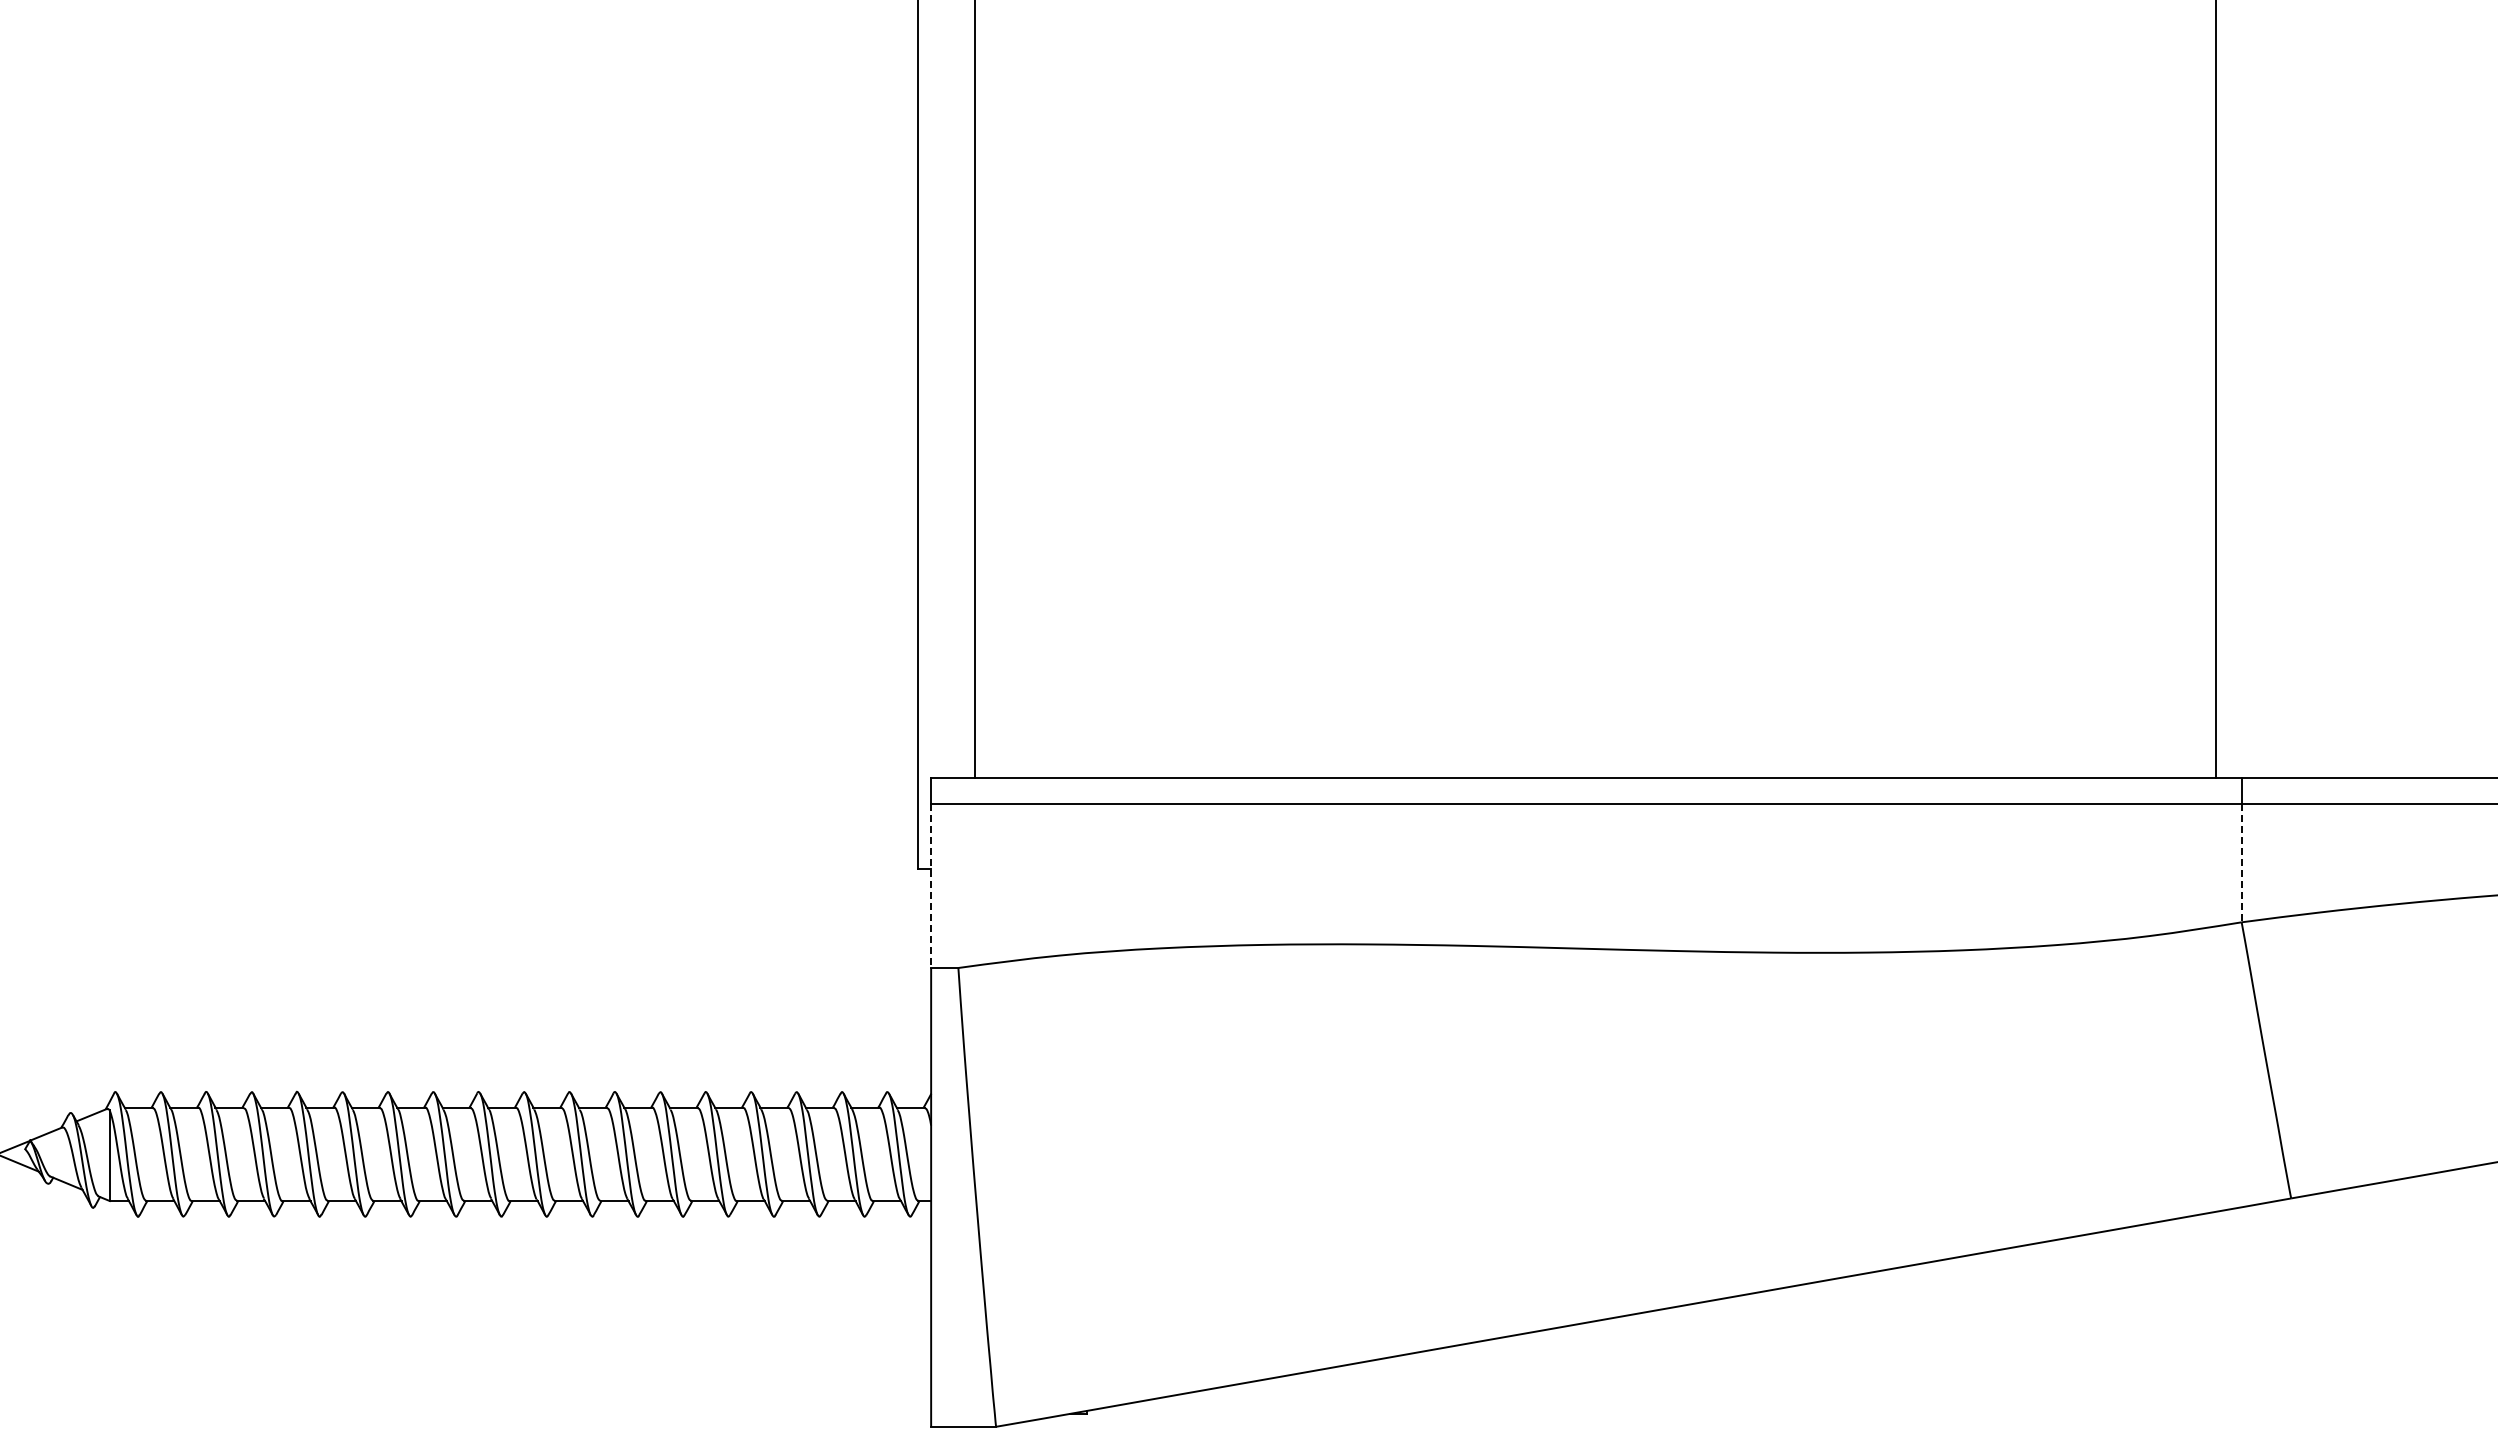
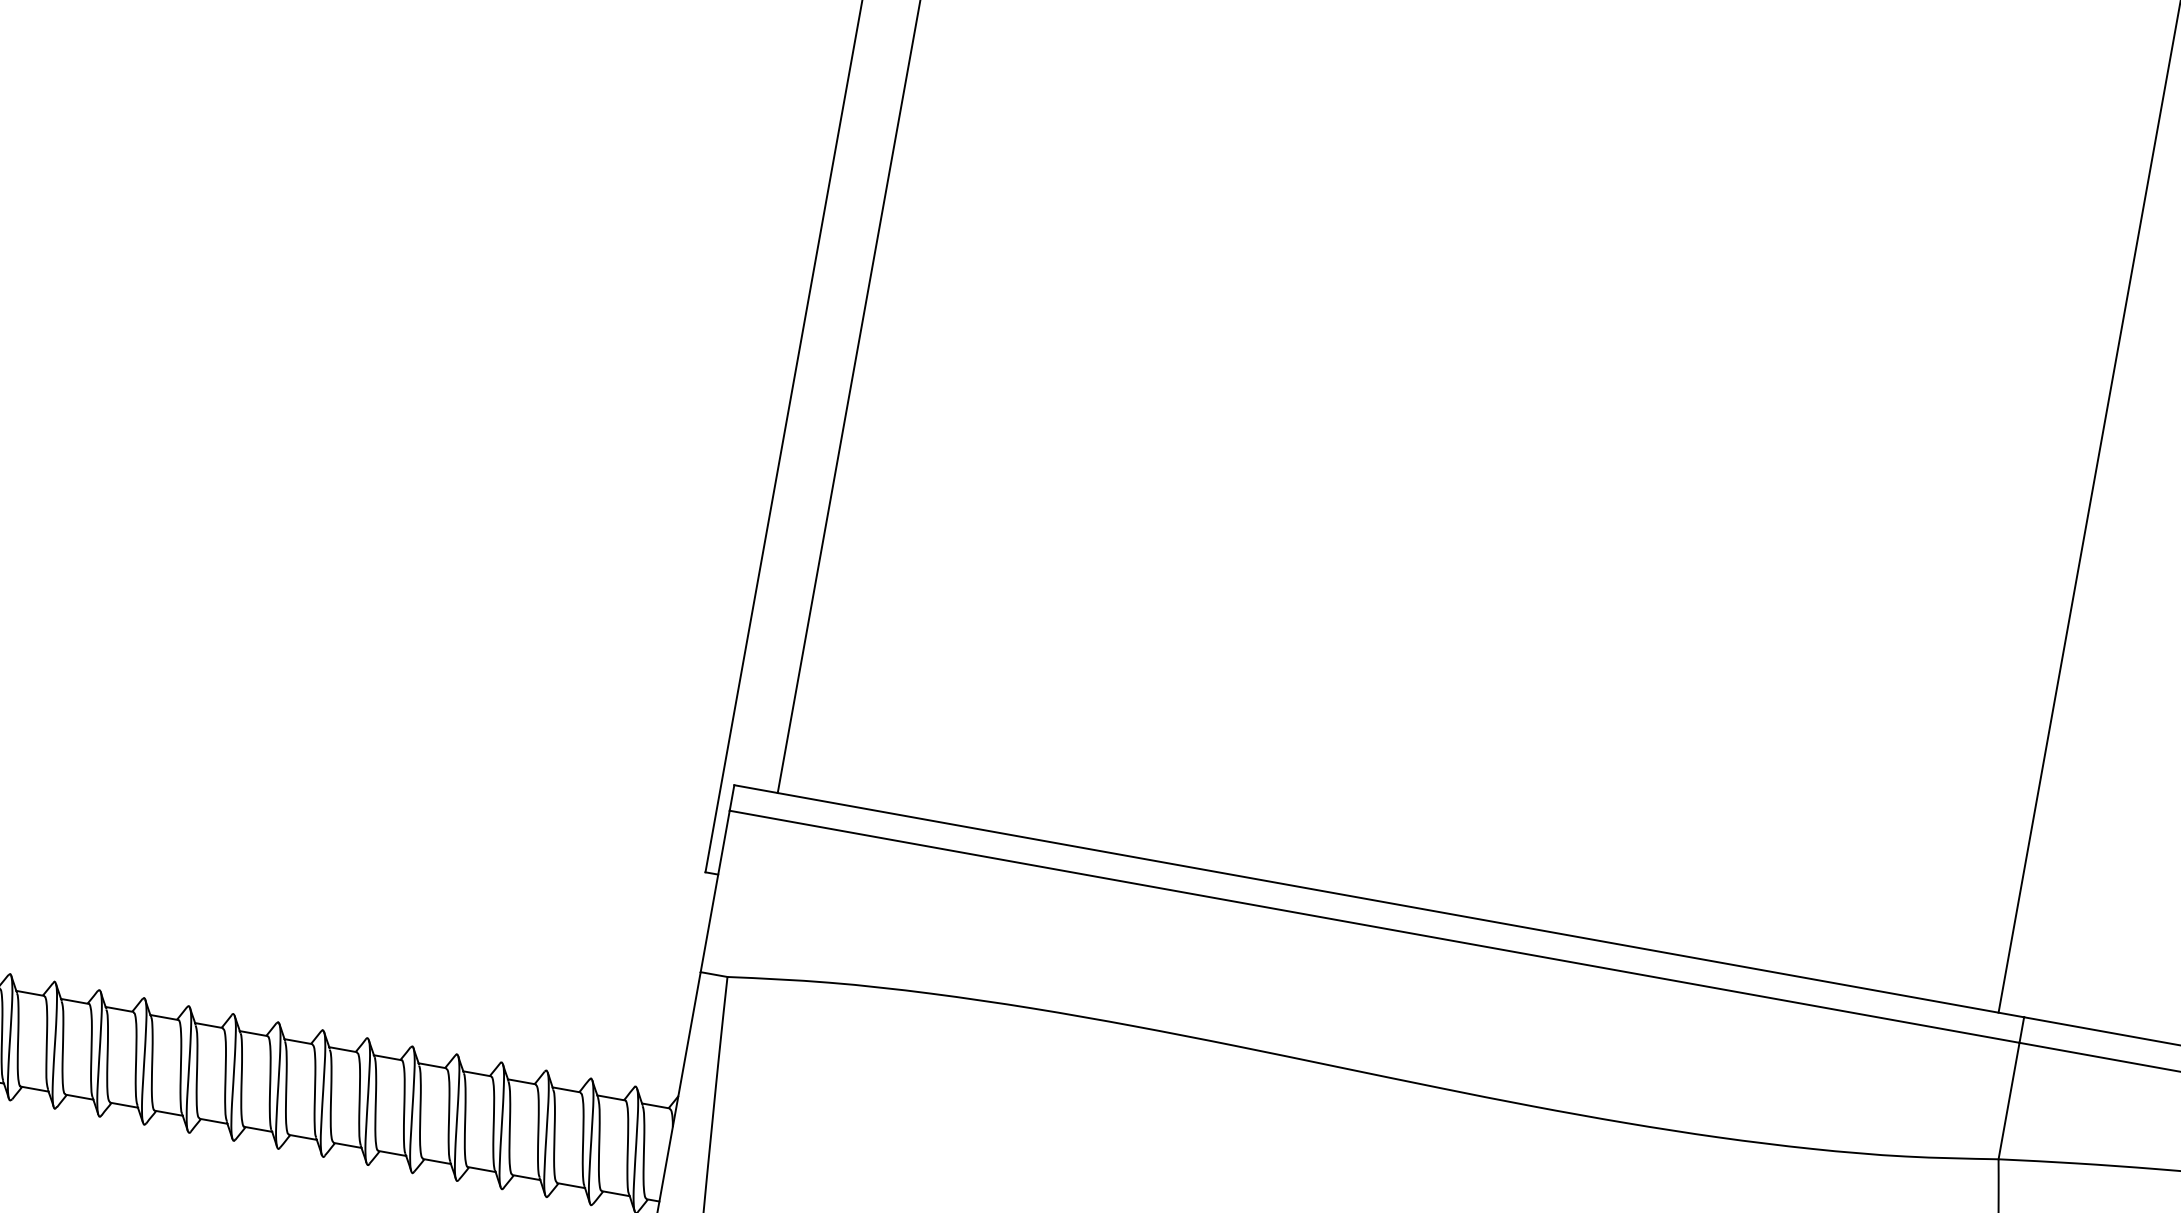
line: (2241, 863) -> (2008, 1101), dashed -> solid
line: (931, 886) -> (715, 892), dashed -> solid

